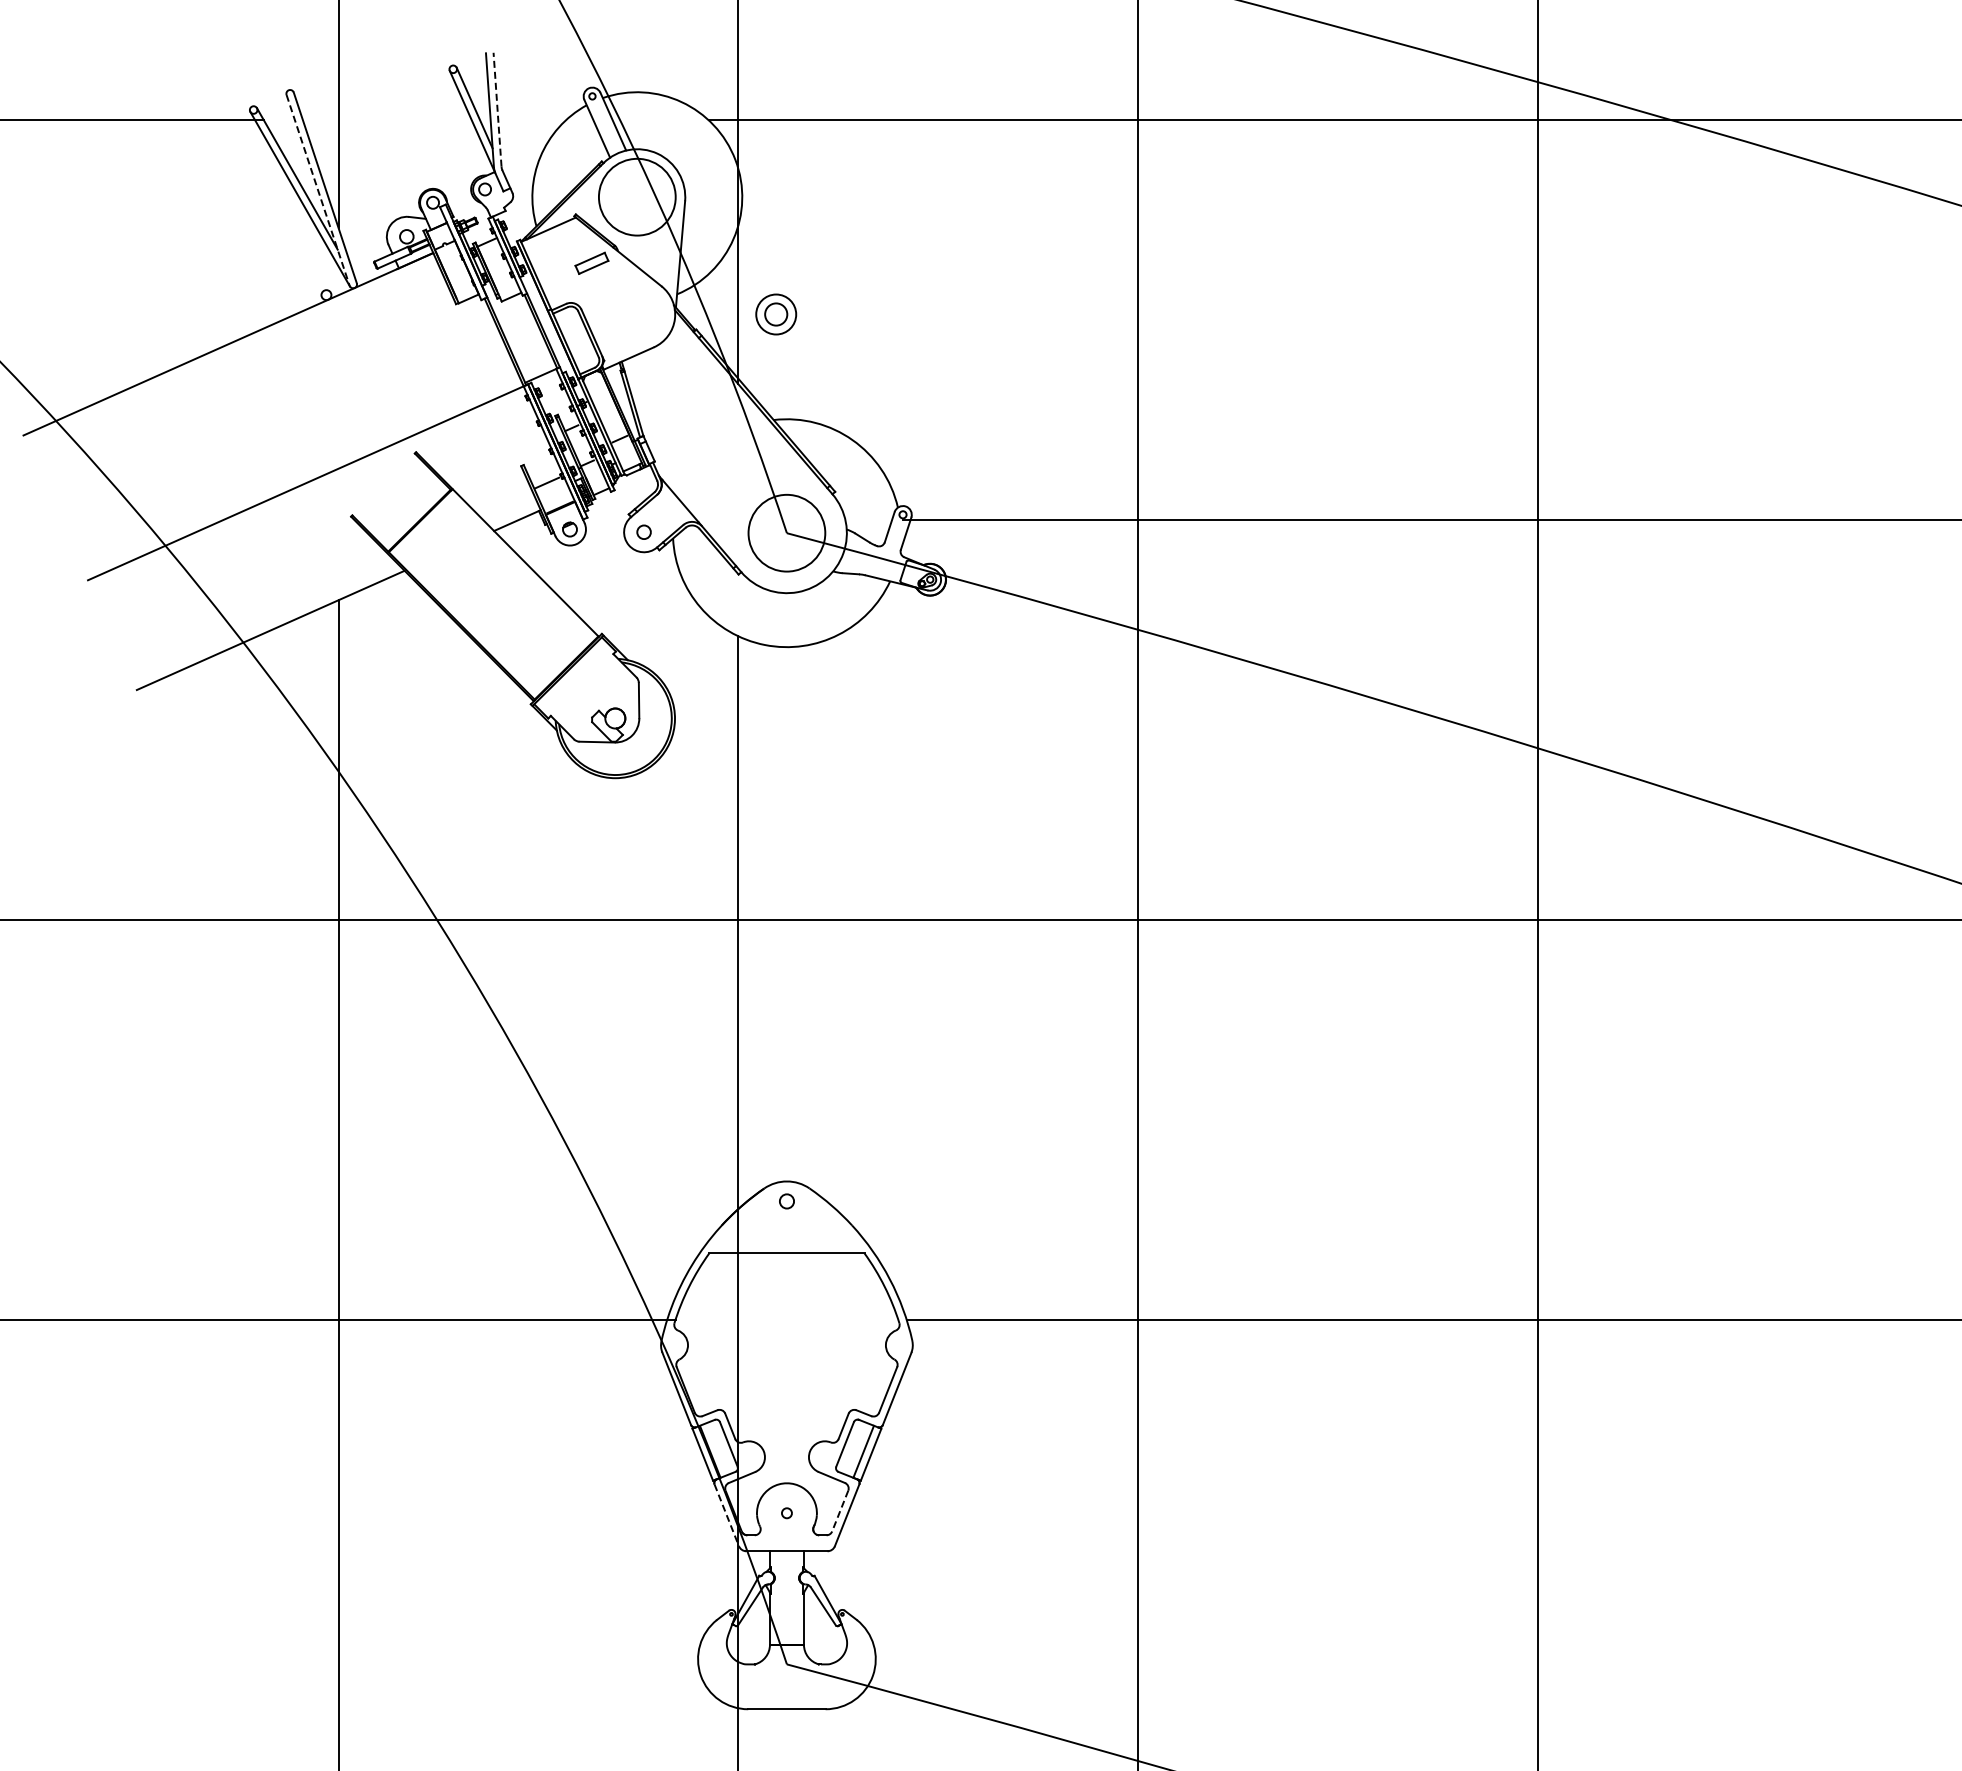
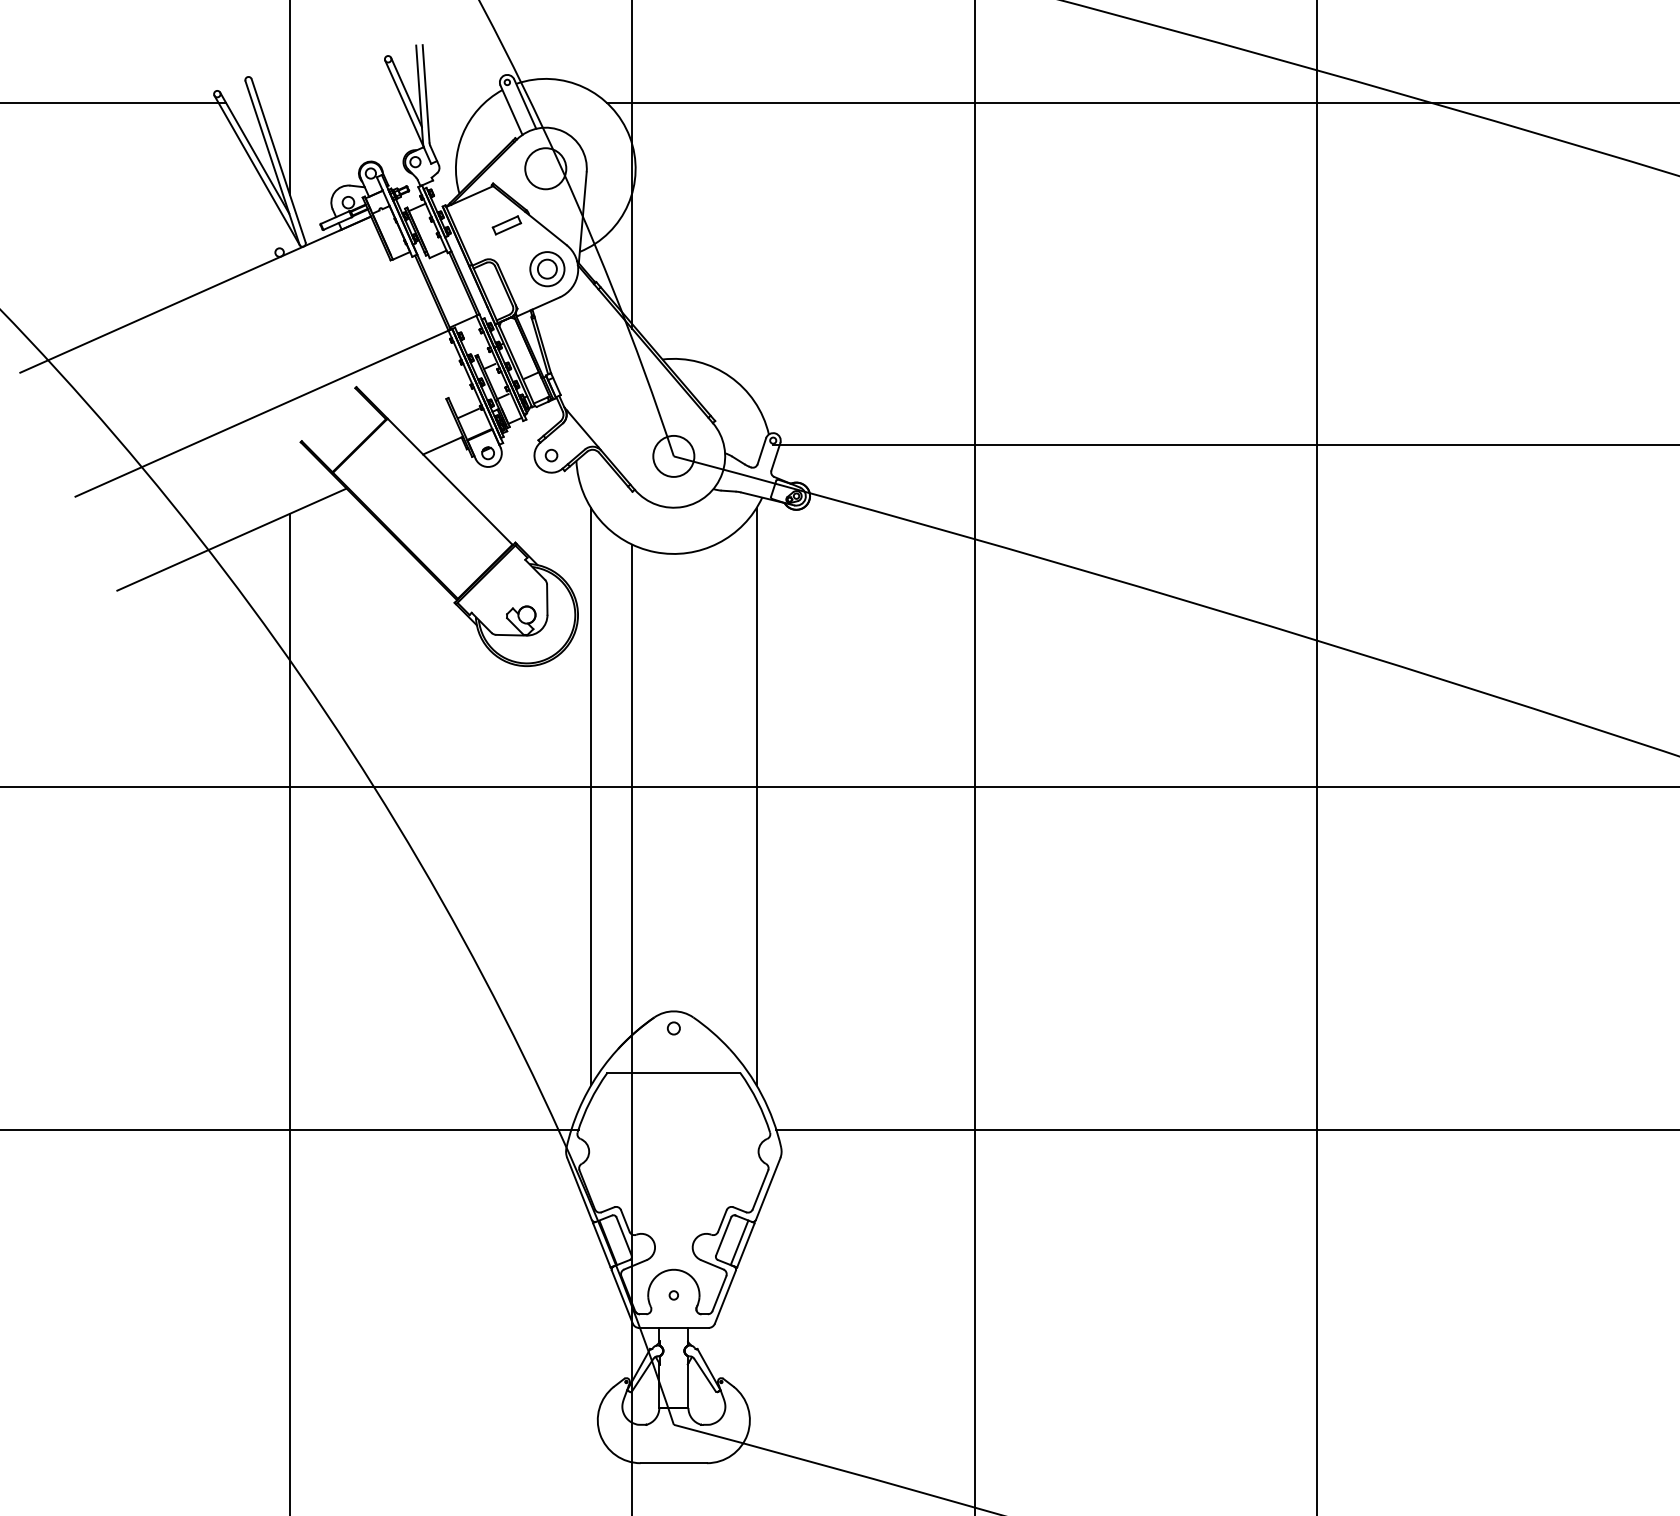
line: (497, 109) -> (426, 93), dashed -> solid
line: (318, 190) -> (272, 163), dashed -> solid
circle: (637, 197) -> (545, 169), size x0.62
part: (776, 314) -> (547, 269), moved
circle: (786, 533) -> (673, 456), size x0.62
line: (690, 930) -> (591, 796), added
line: (883, 930) -> (756, 796), added
line: (840, 1511) -> (719, 1293), dashed -> solid
line: (726, 1515) -> (622, 1297), dashed -> solid

